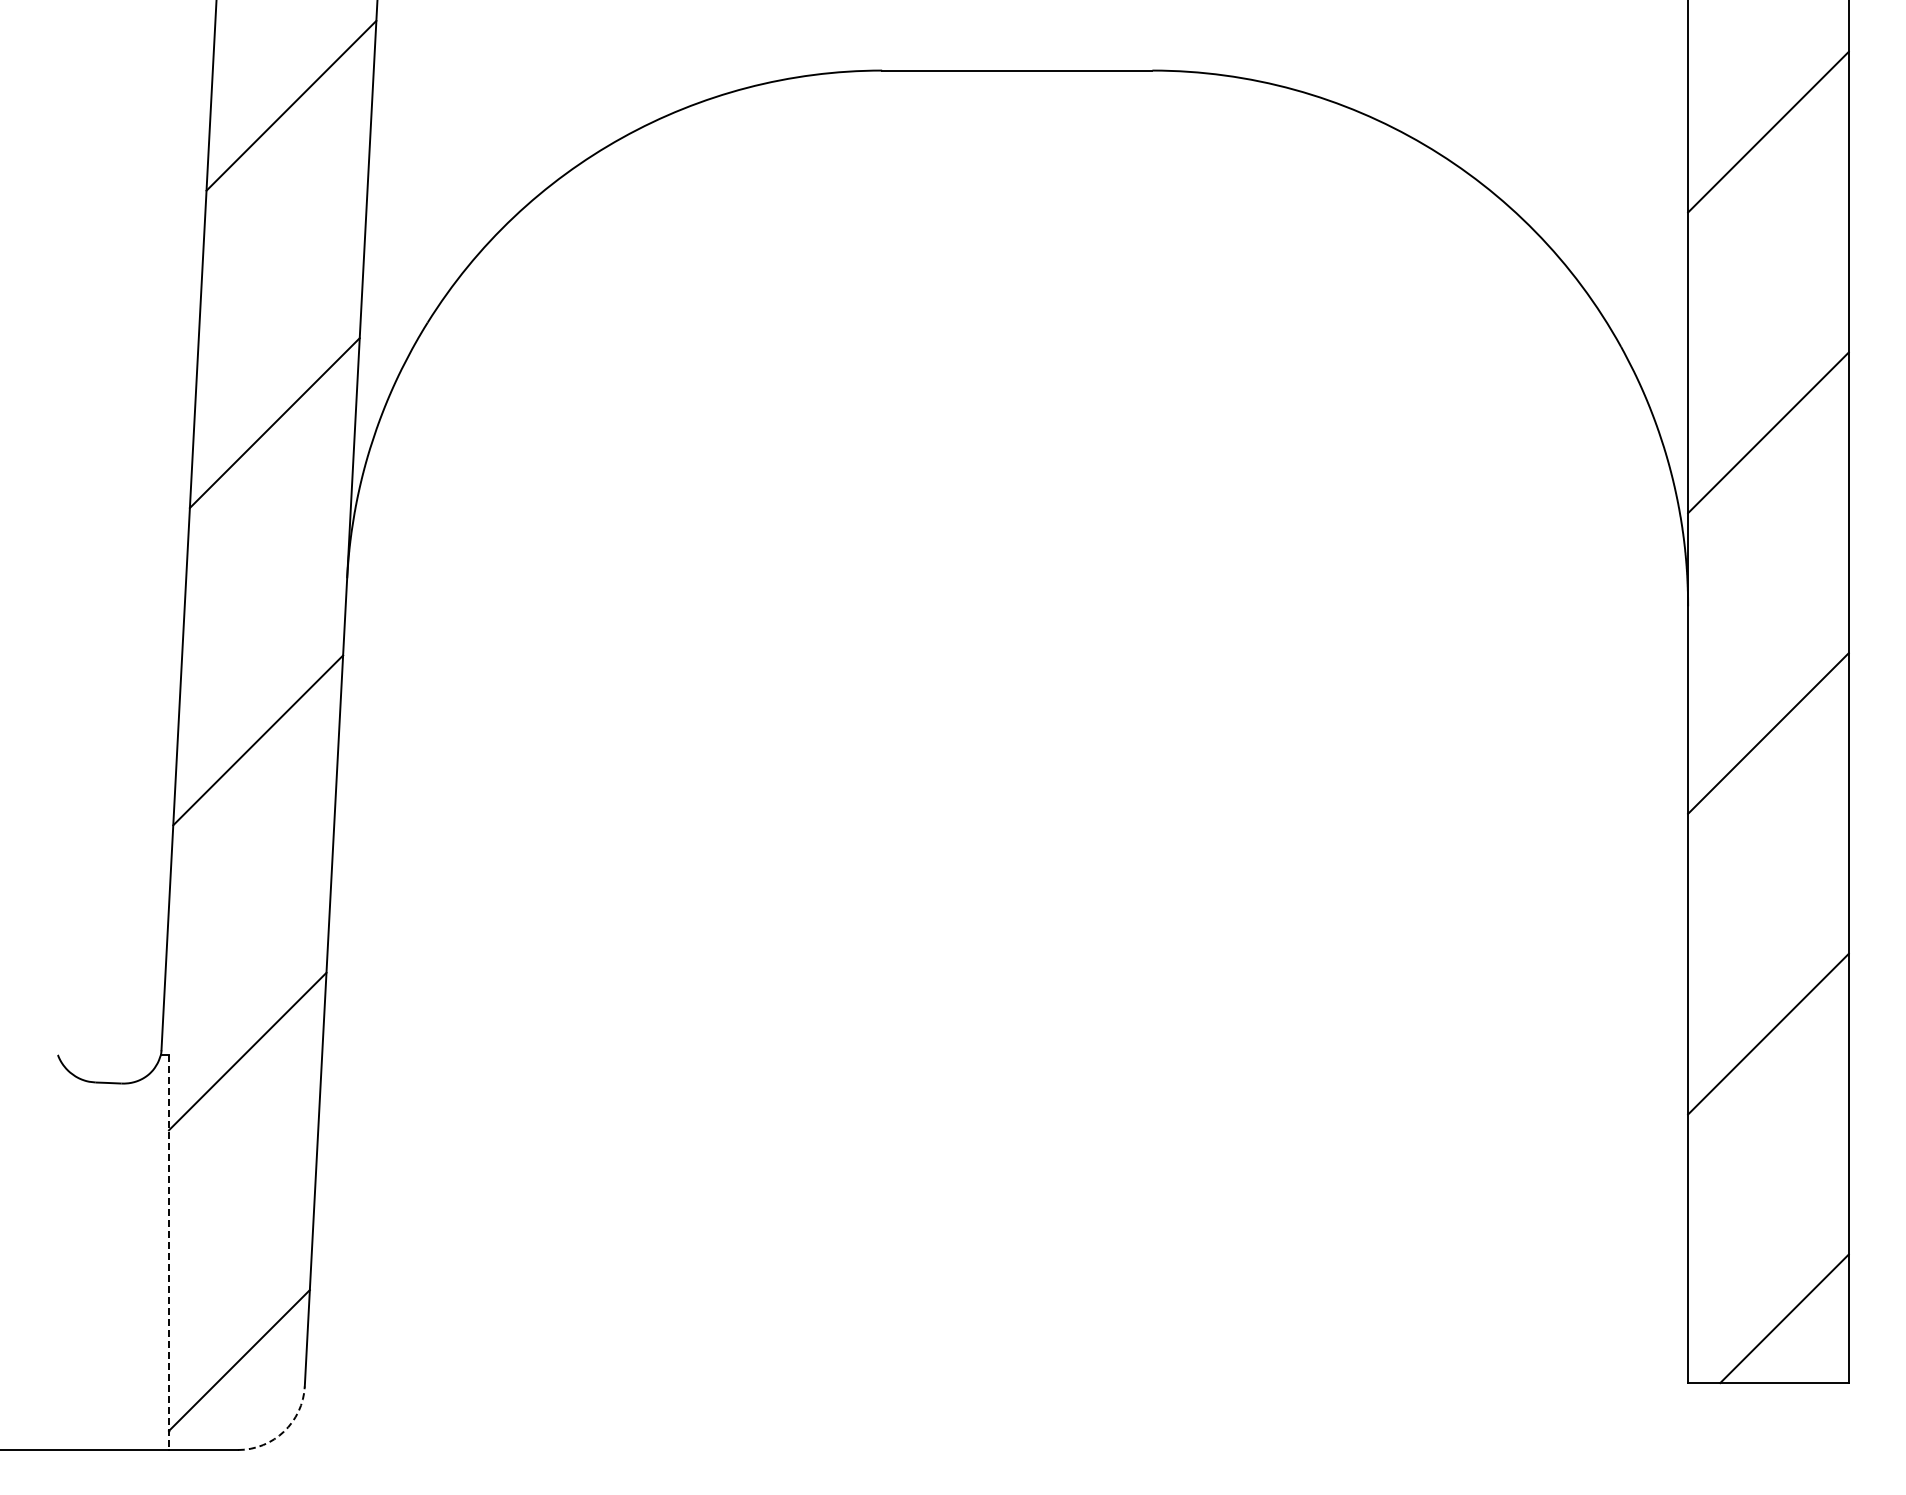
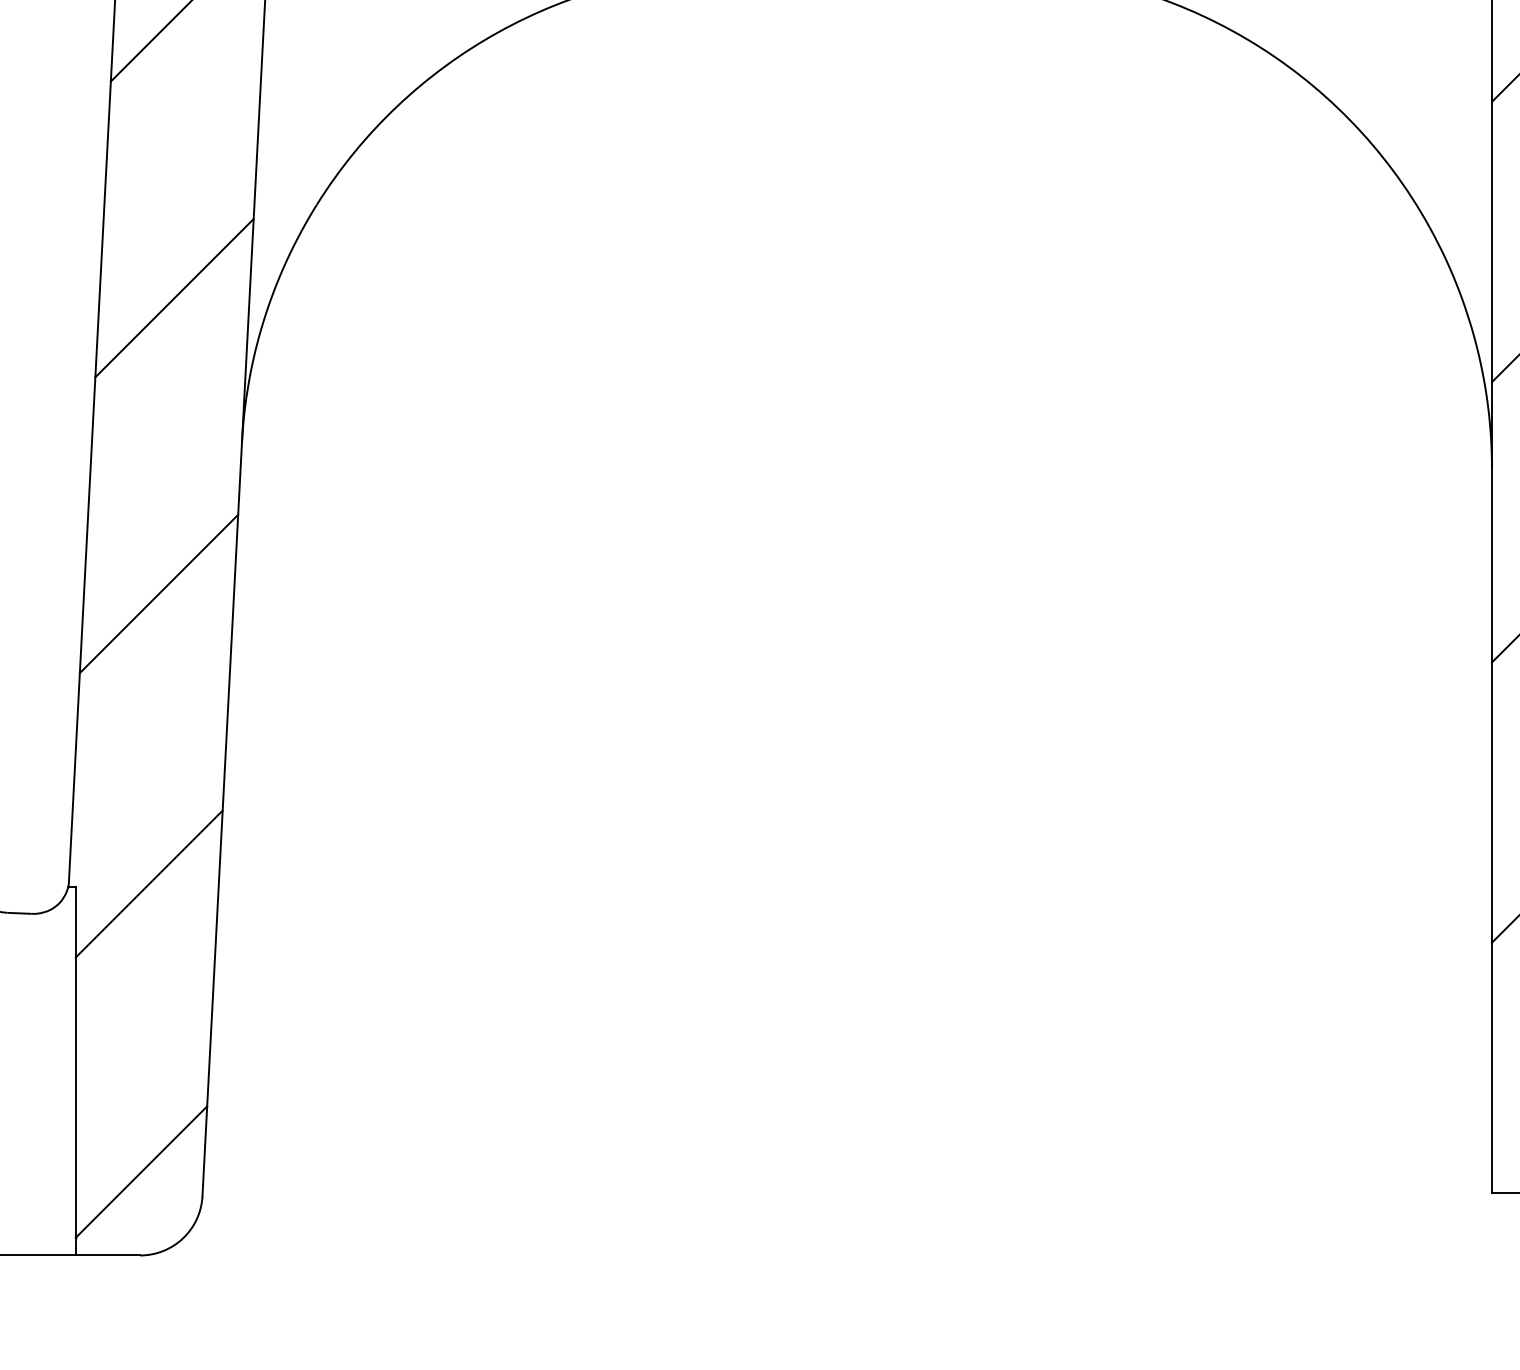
line: (168, 1252) -> (75, 1071), dashed -> solid
arc: (284, 1431) -> (183, 1238), dashed -> solid

